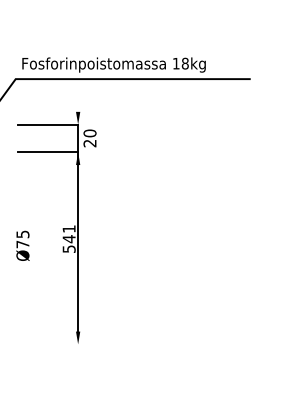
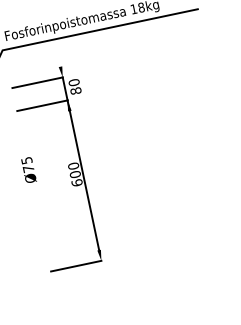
text: (89, 143) -> (75, 91), 20 -> 80
text: (68, 238) -> (74, 174), 541 -> 600
text: (22, 245) -> (28, 169), moved
line: (47, 344) -> (75, 266), added

